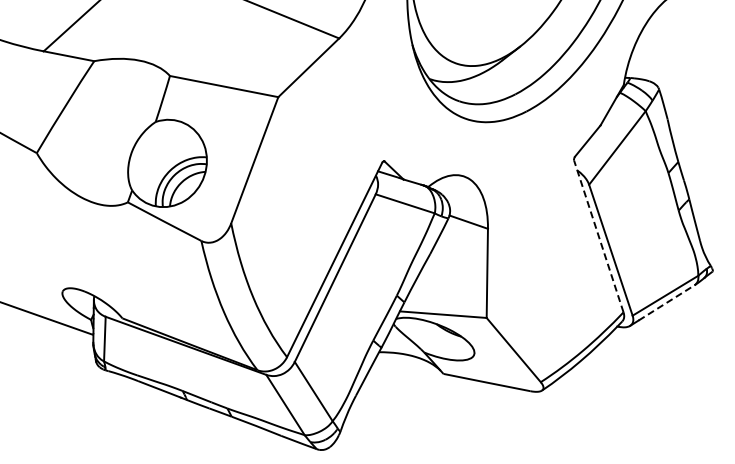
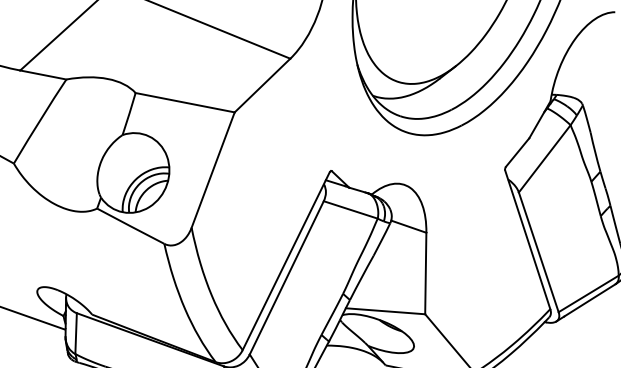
line: (598, 236) -> (527, 239), dashed -> solid
line: (666, 302) -> (589, 300), dashed -> solid

